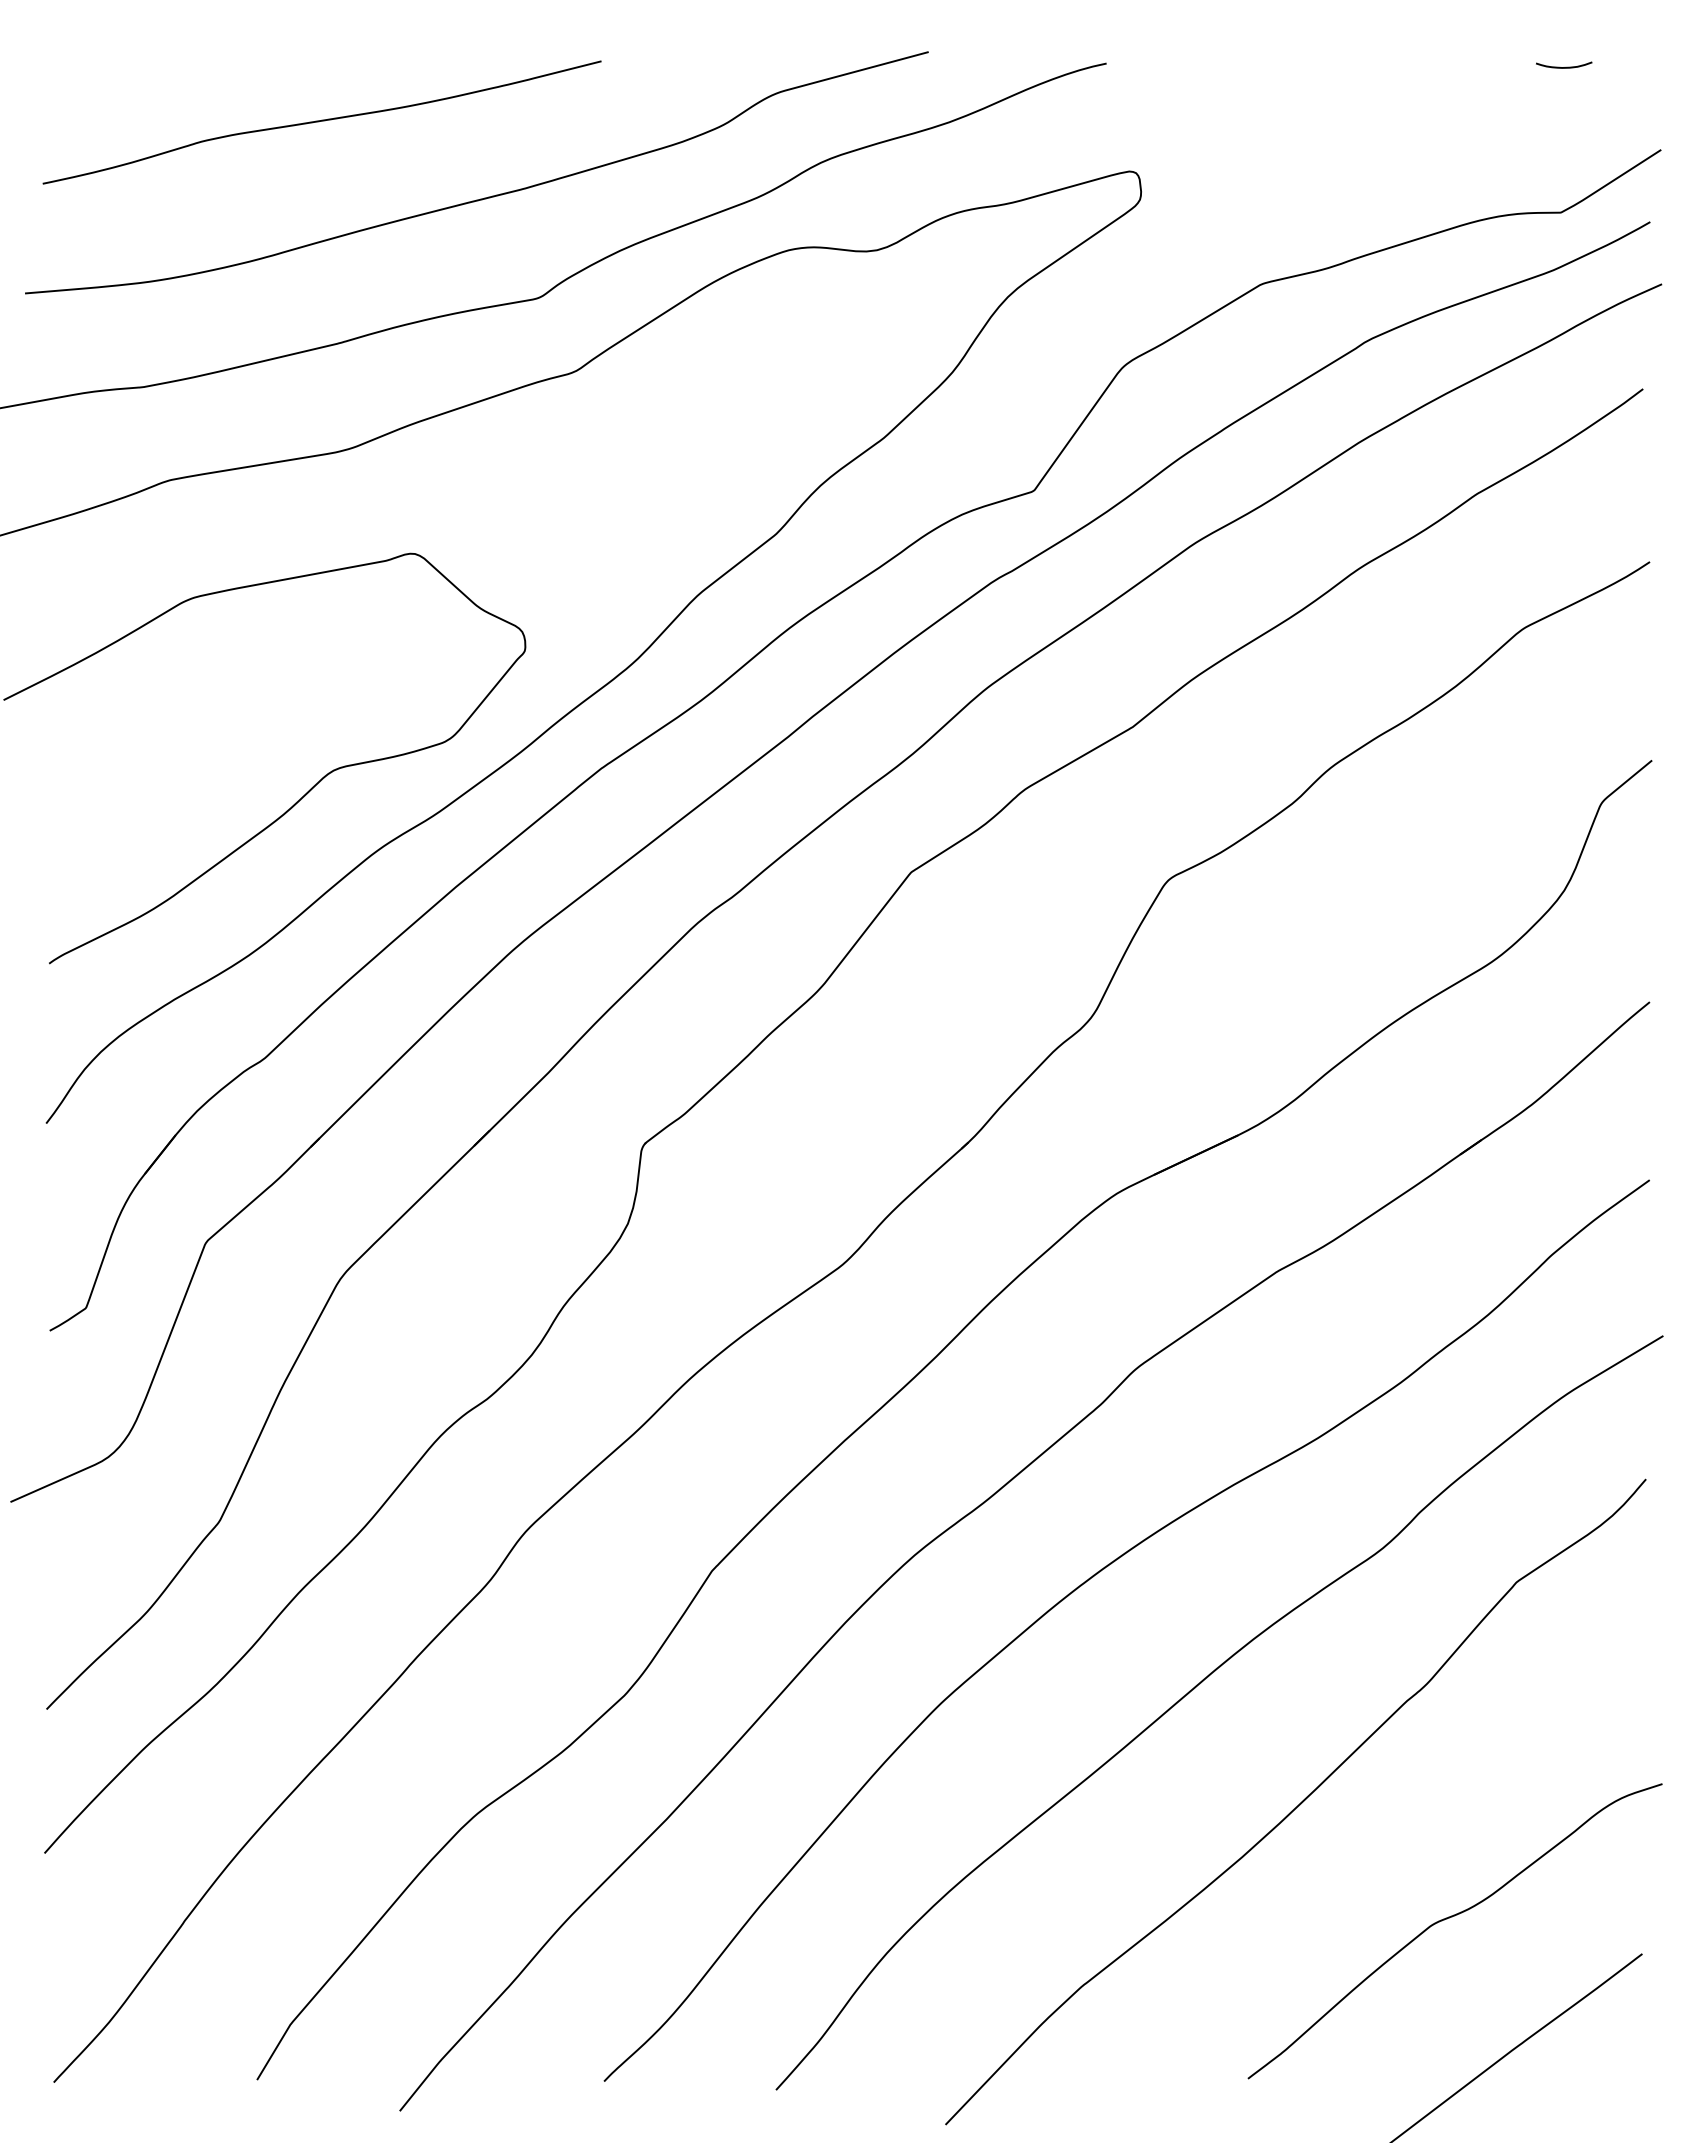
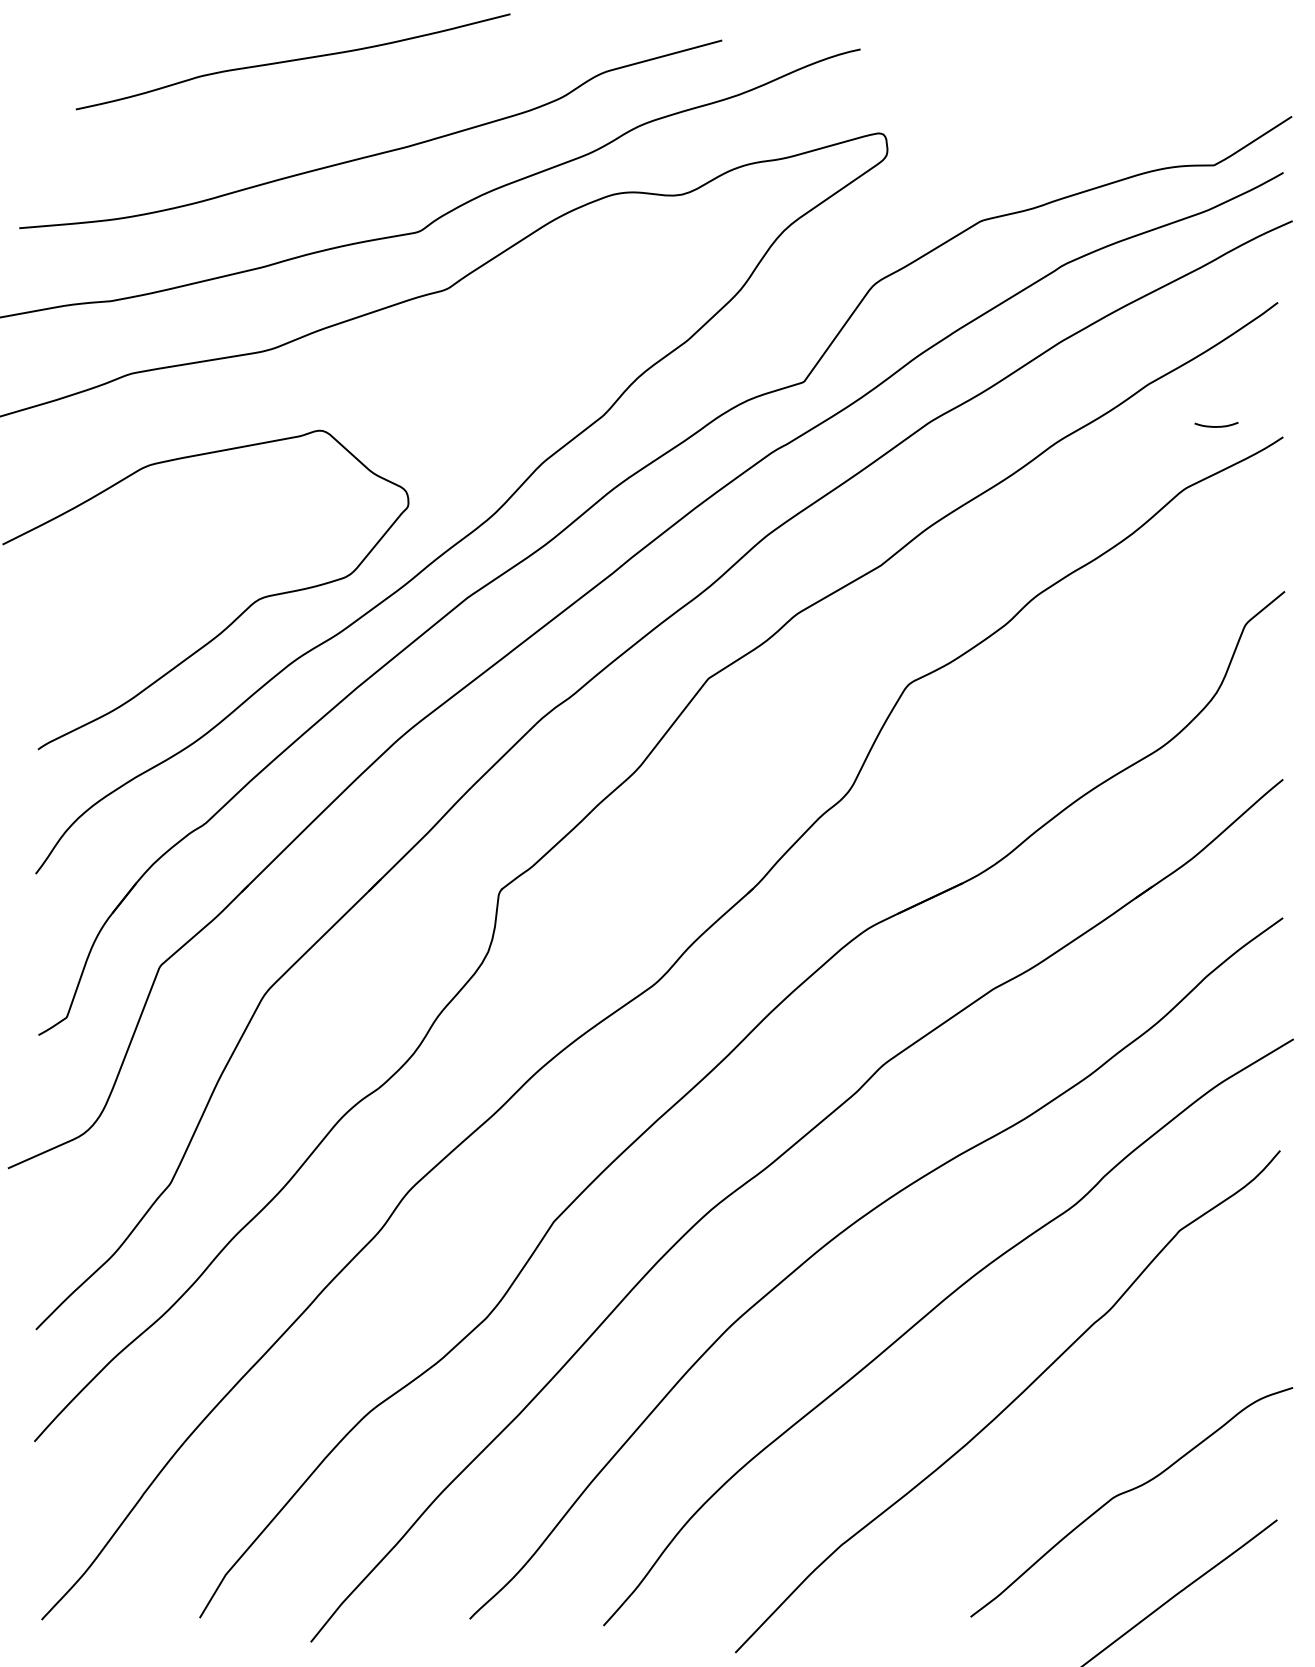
curve: (1566, 66) -> (1218, 425), moved
curve: (321, 121) -> (292, 61), moved

